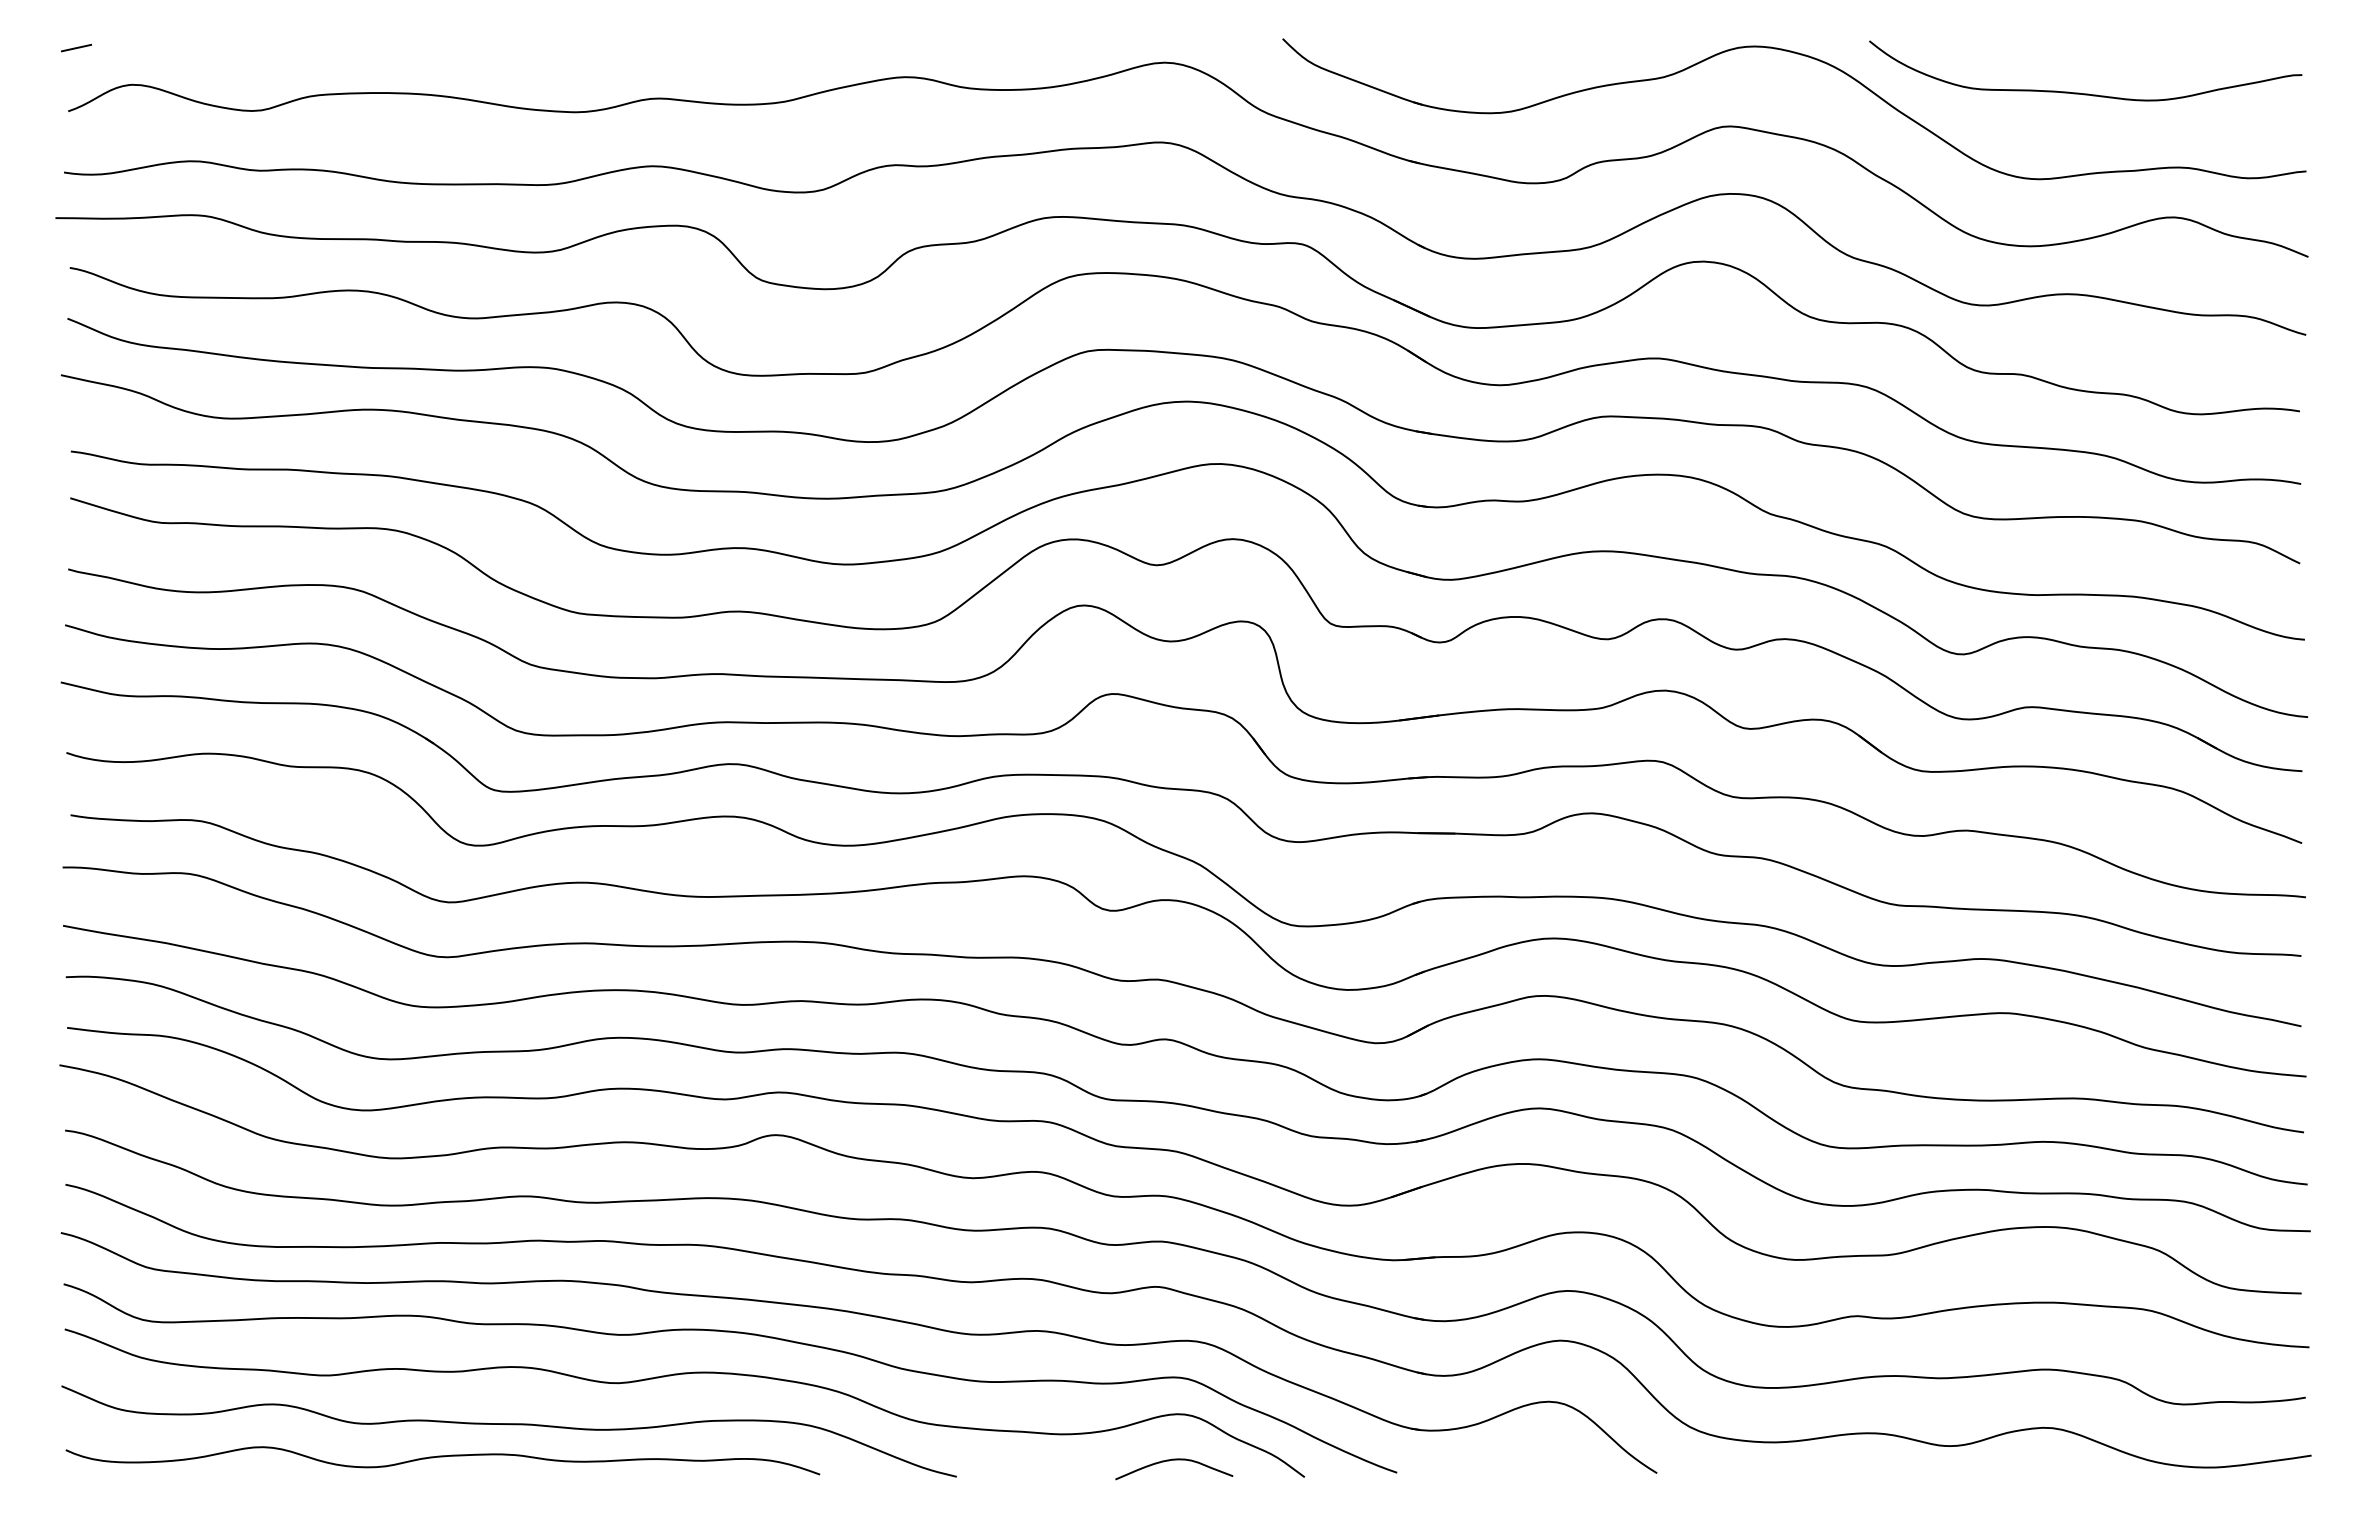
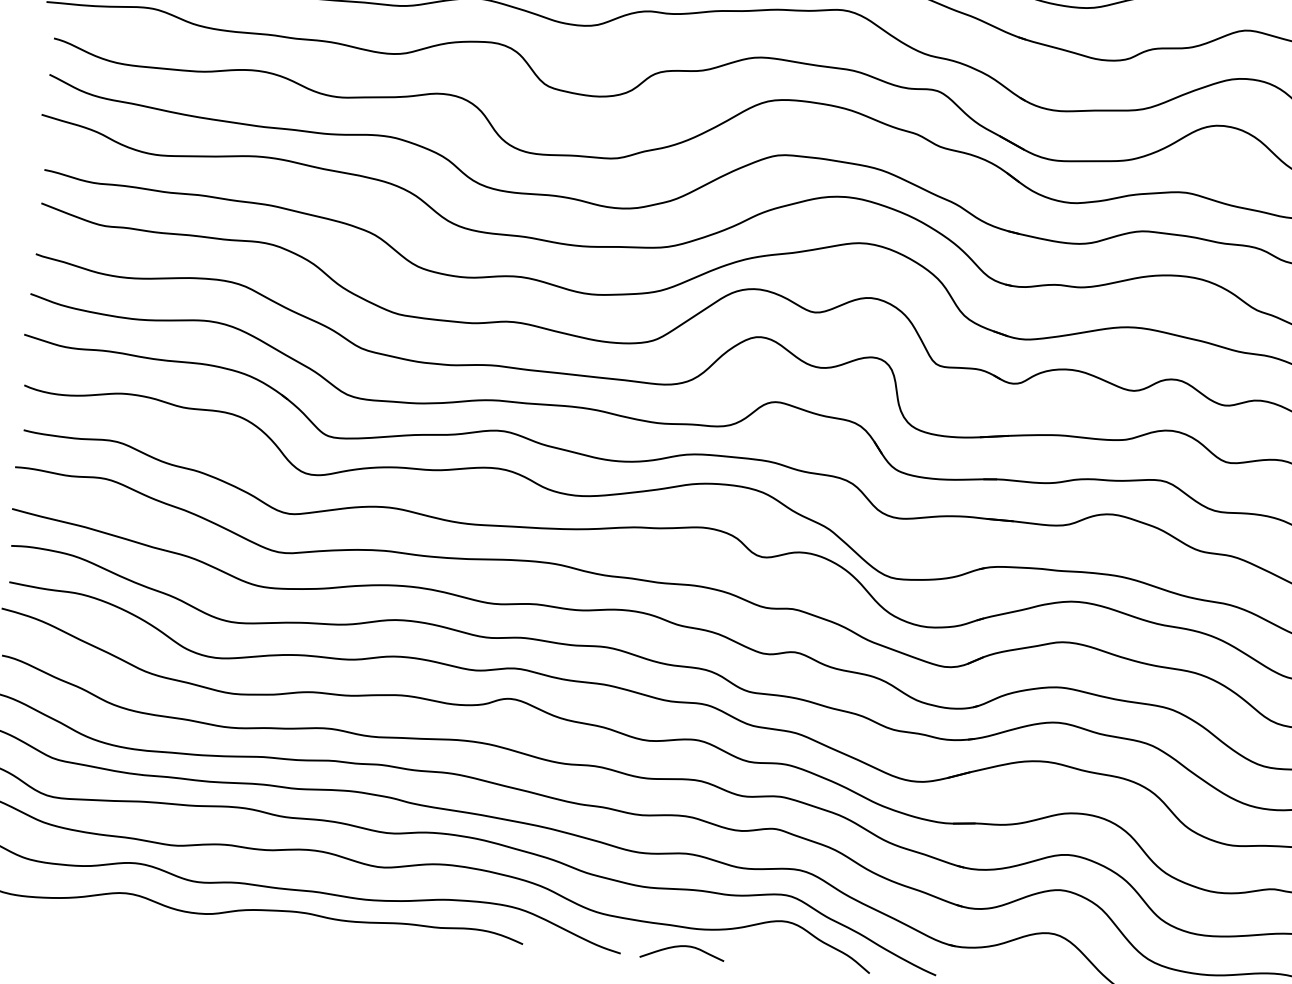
curve: (1174, 1460) -> (682, 946), moved

